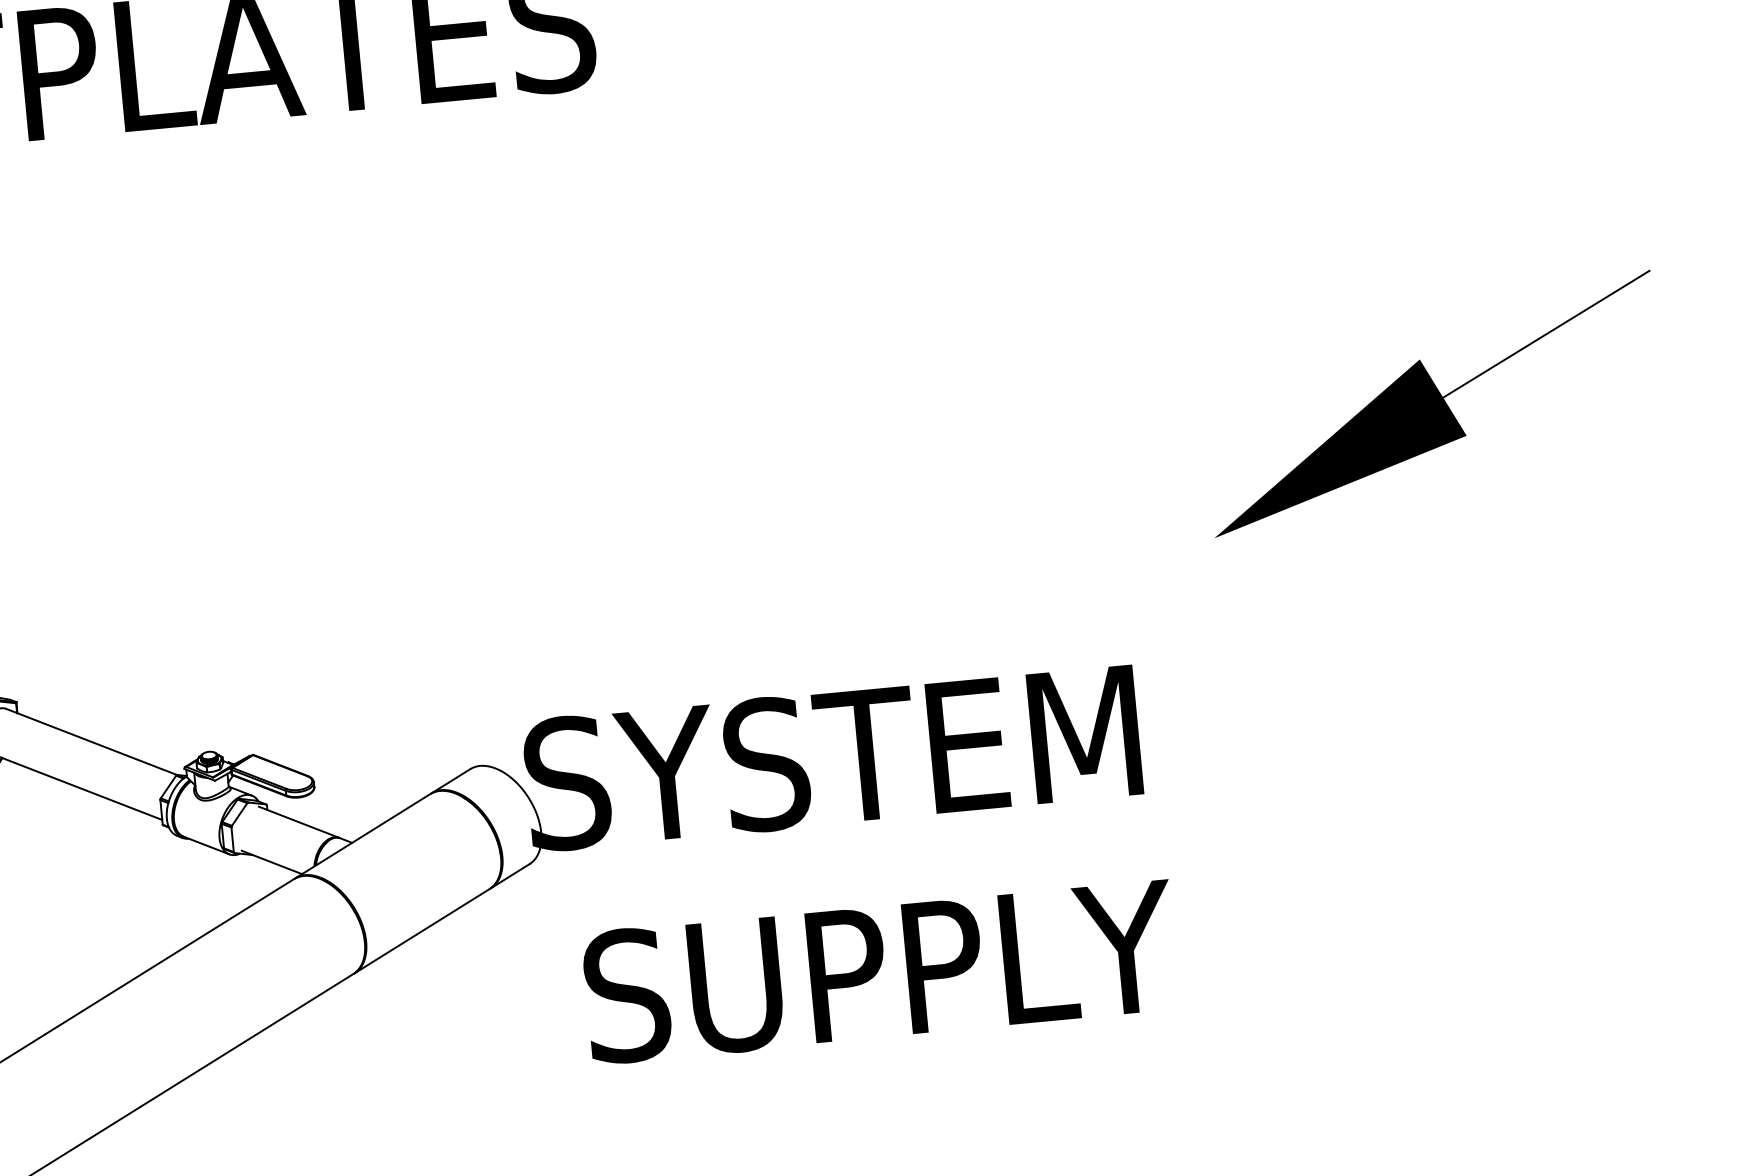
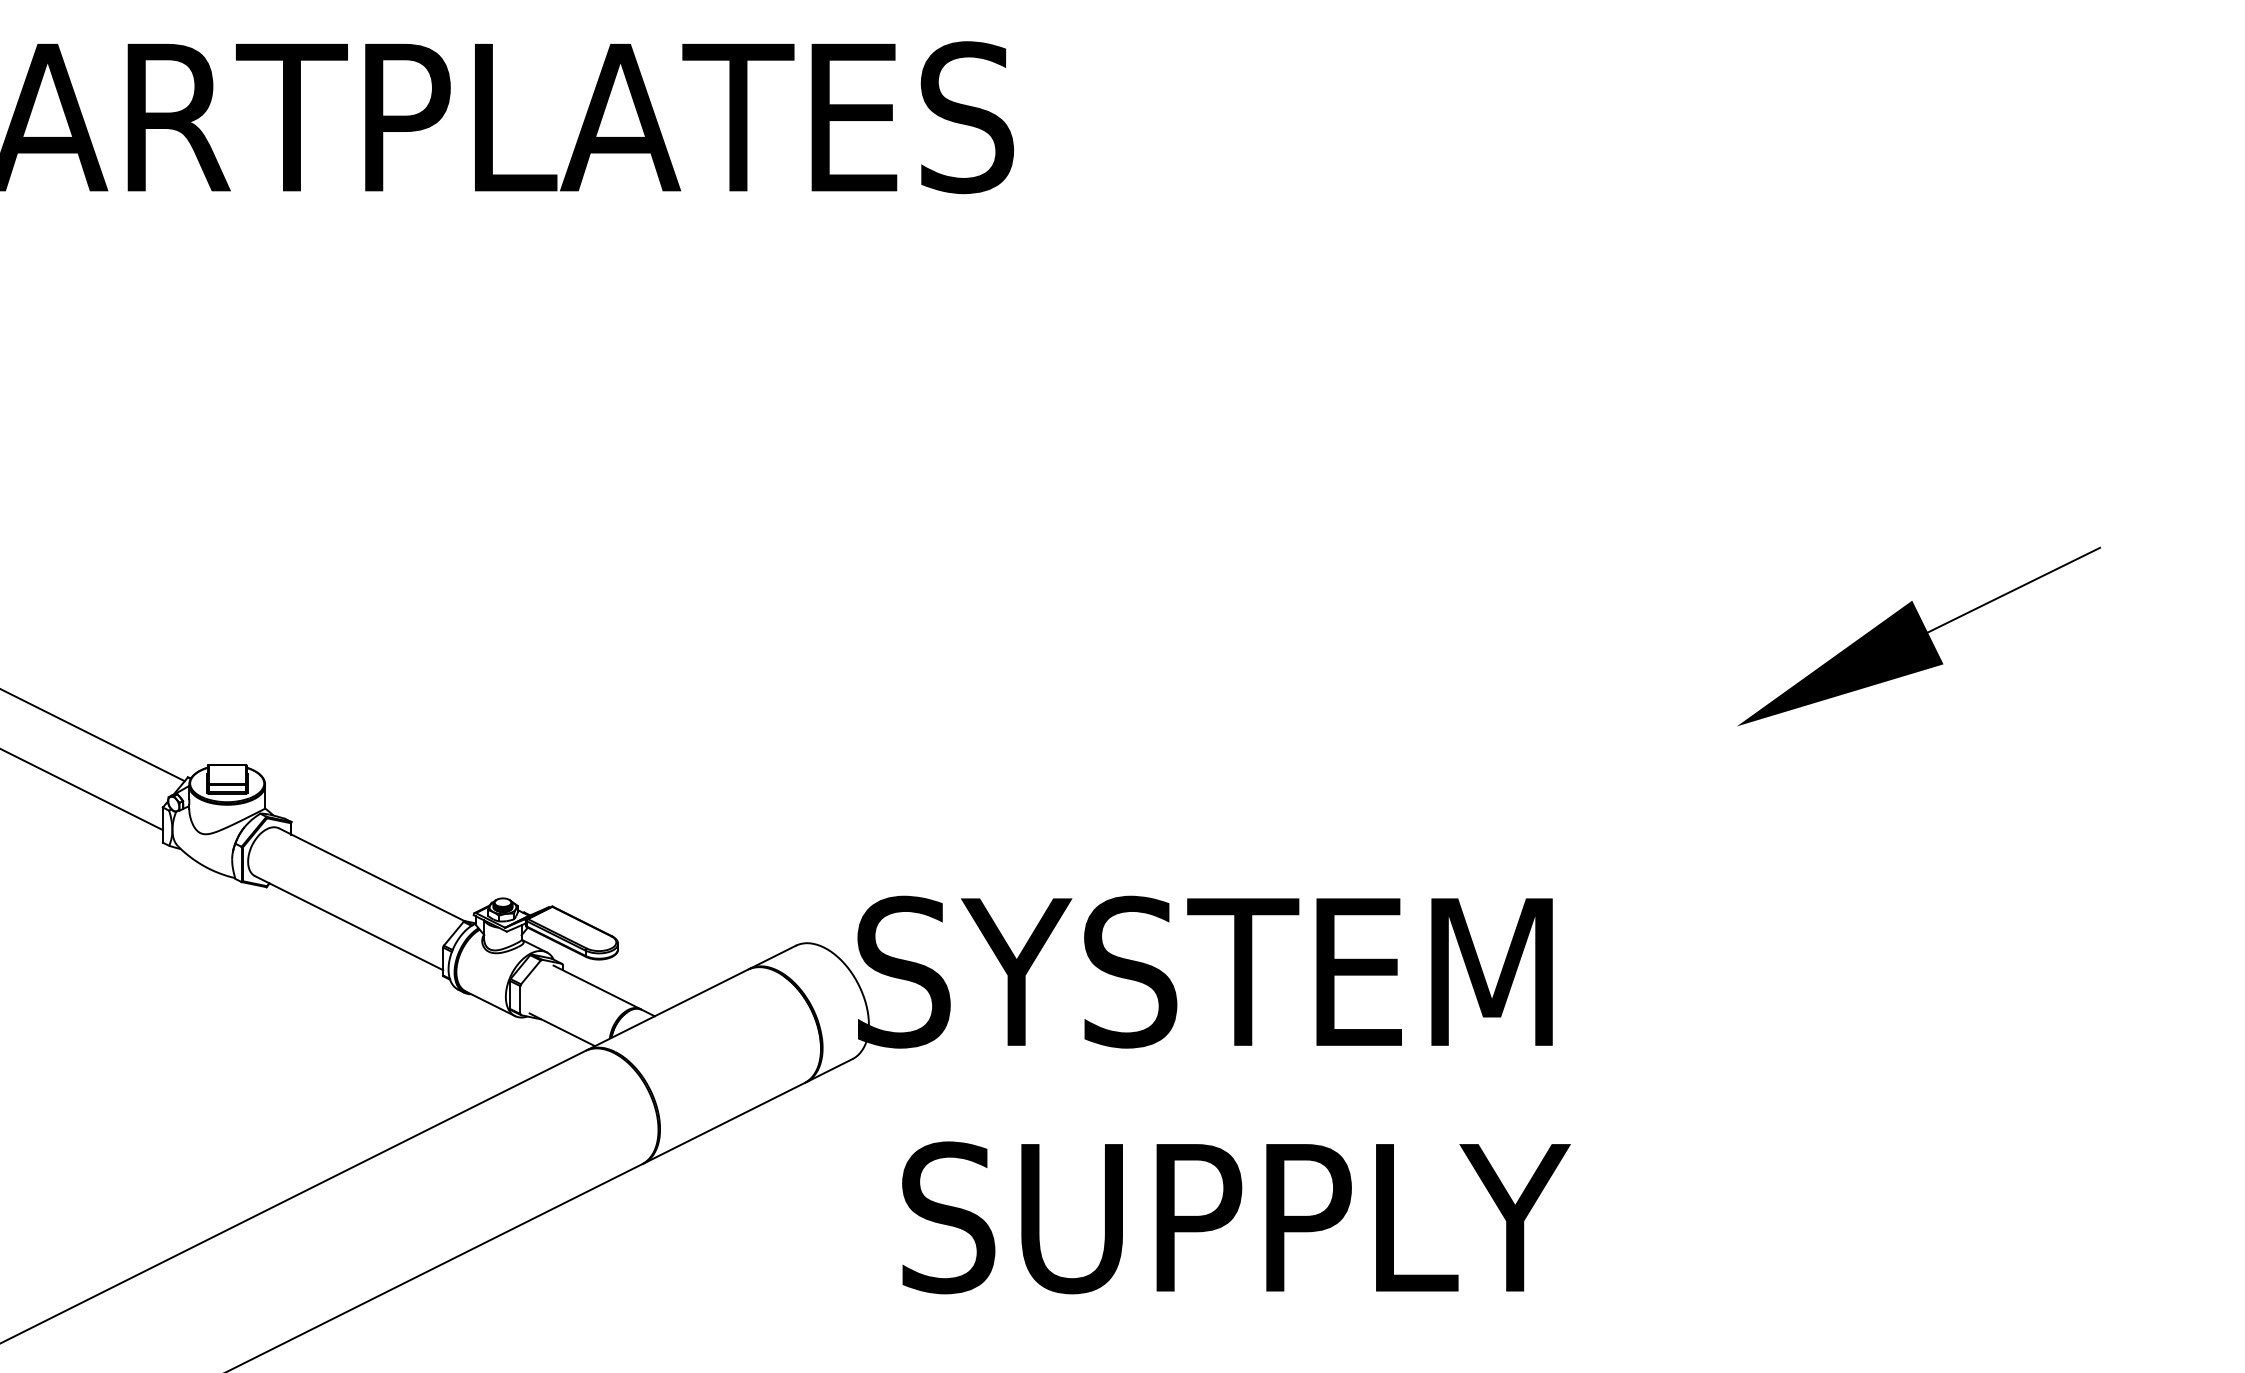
part: (1432, 403) -> (1918, 636), size x0.7

